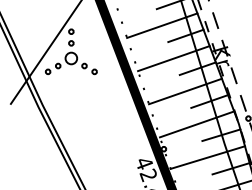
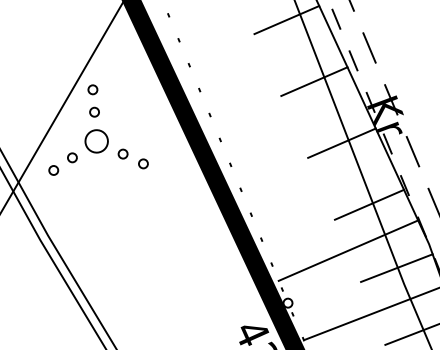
line: (162, 25) -> (267, 64), removed
line: (173, 58) -> (293, 126), removed
line: (185, 91) -> (321, 188), removed

